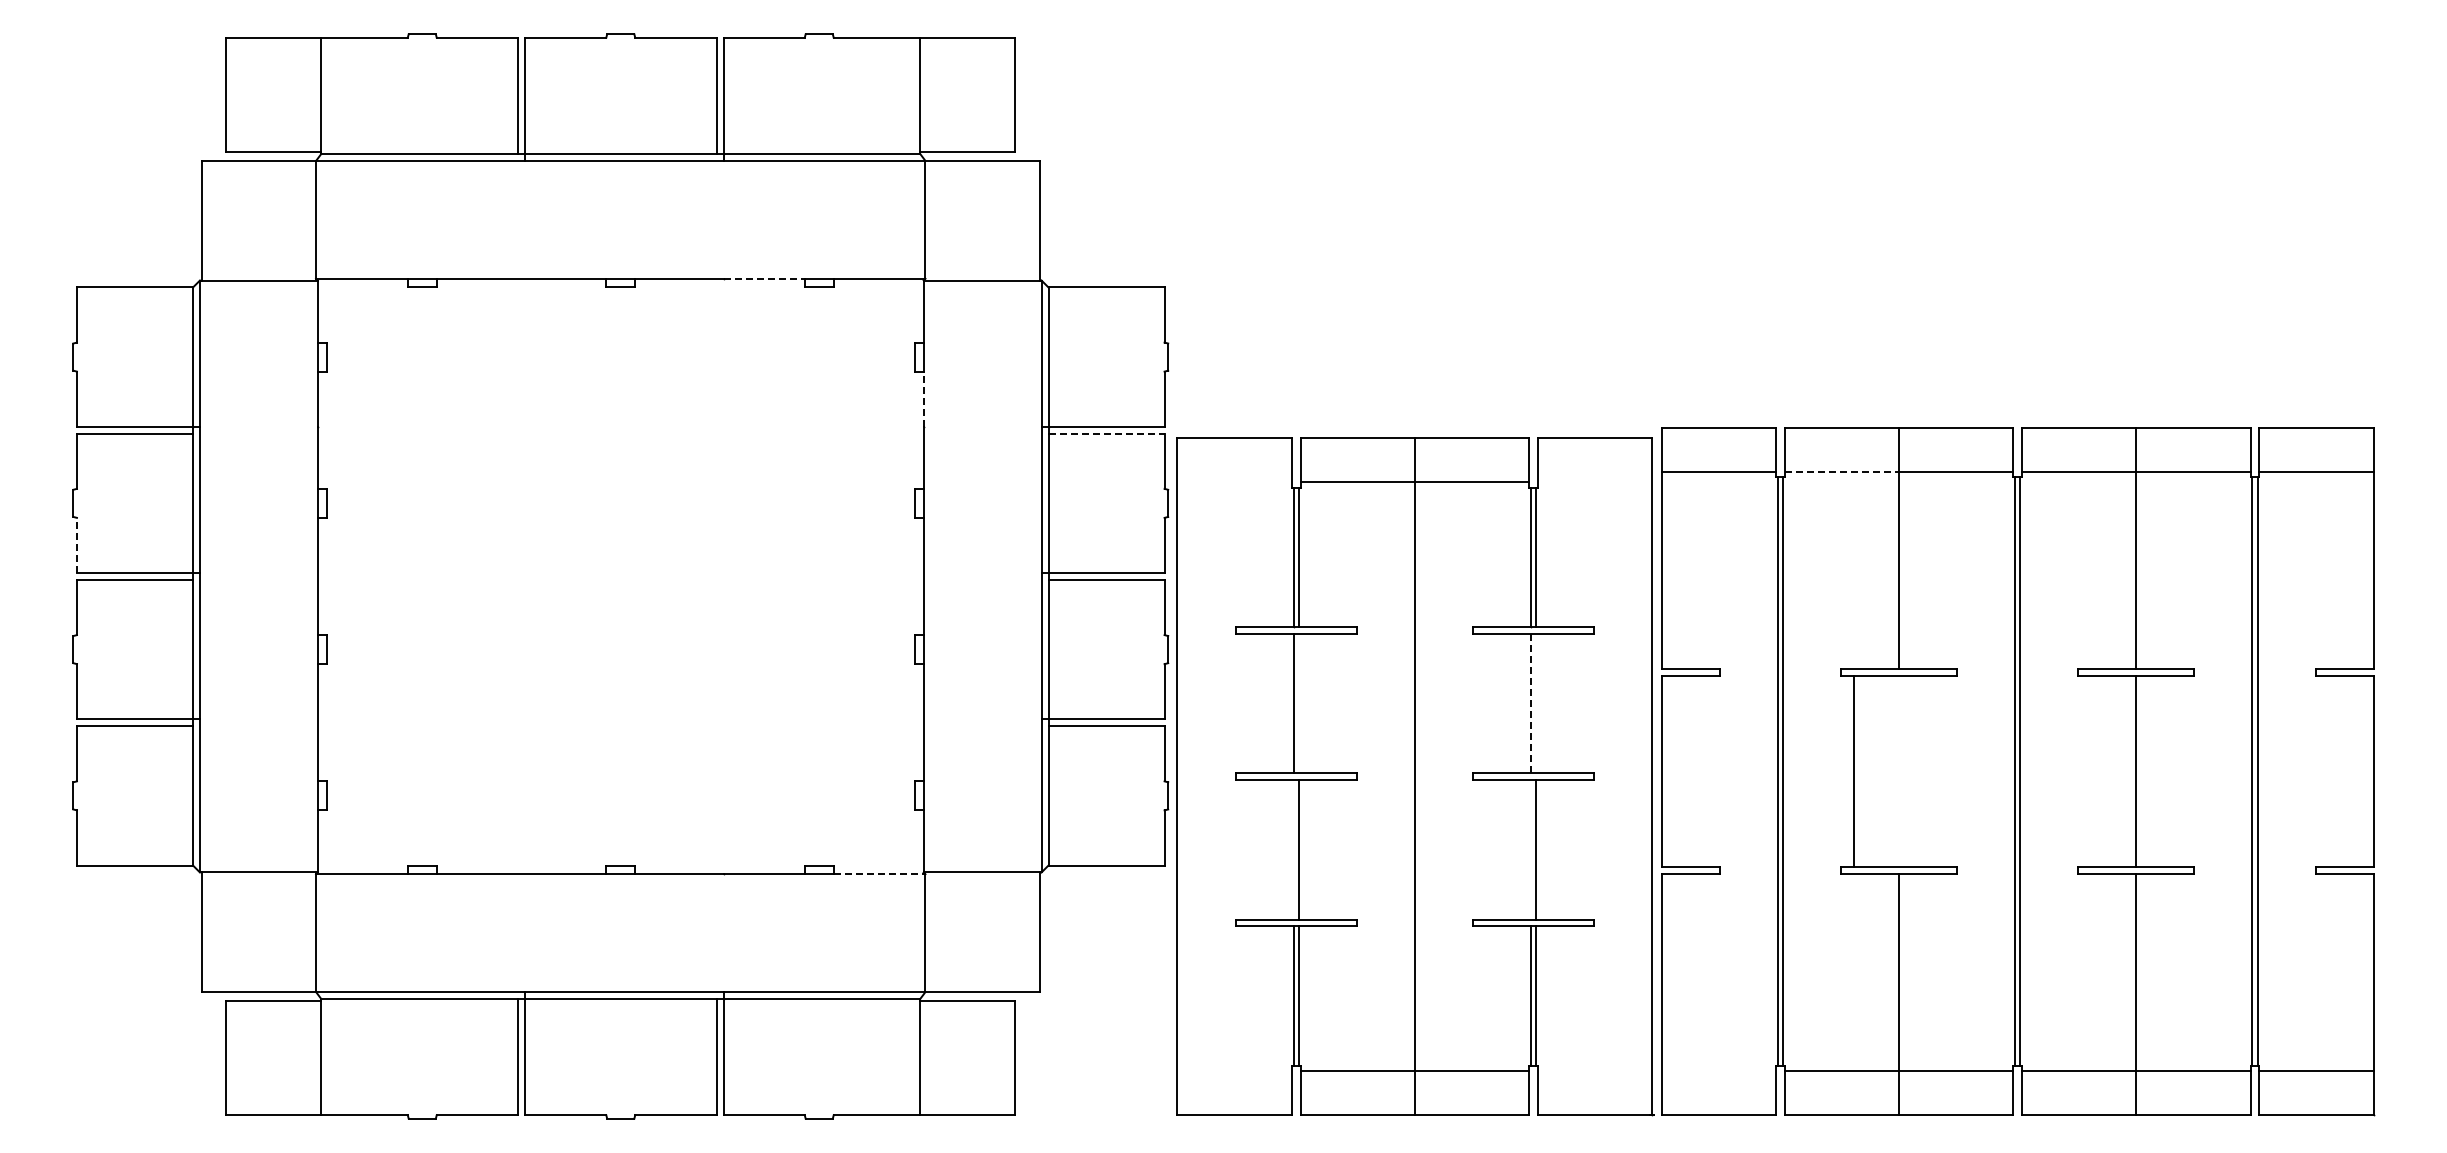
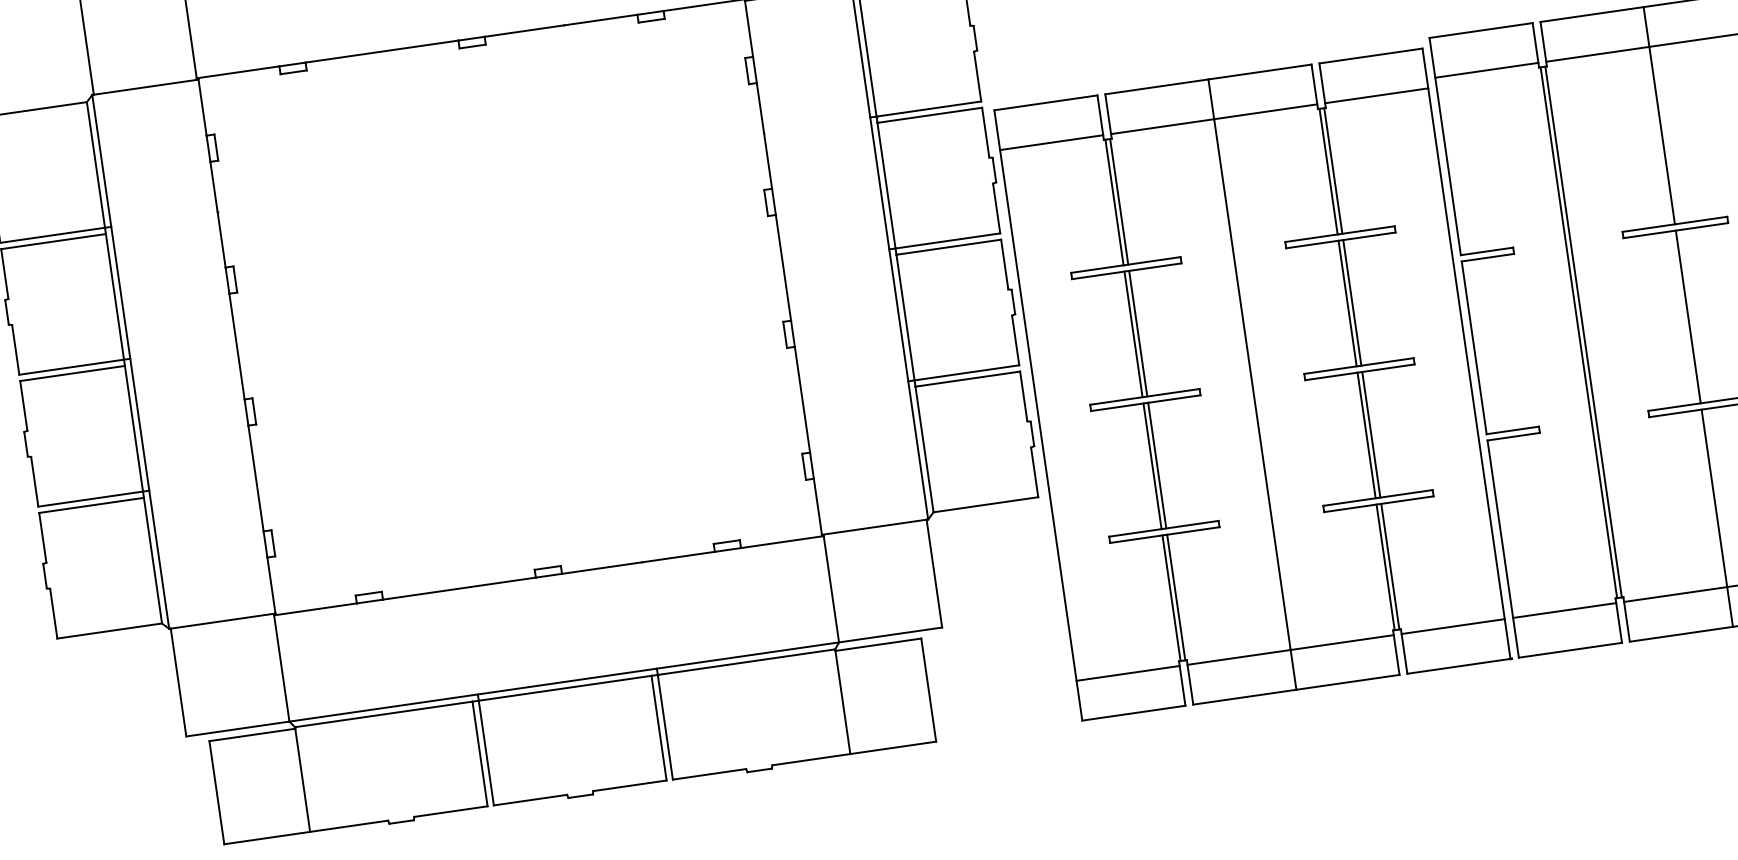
line: (764, 278) -> (601, 19), dashed -> solid
line: (923, 399) -> (760, 108), dashed -> solid
line: (1107, 433) -> (930, 115), dashed -> solid
line: (1842, 472) -> (1598, 54), dashed -> solid
line: (1234, 482) -> (1051, 142), added
line: (1594, 482) -> (1376, 95), added
line: (76, 545) -> (15, 350), dashed -> solid
line: (1298, 703) -> (1137, 333), added
line: (1530, 703) -> (1347, 303), dashed -> solid
line: (1536, 703) -> (1352, 302), added
line: (1853, 771) -> (1687, 317), moved
line: (1293, 849) -> (1152, 466), added
line: (1530, 849) -> (1366, 435), added
line: (879, 874) -> (782, 542), dashed -> solid
line: (1234, 1070) -> (1127, 673), added
line: (1594, 1070) -> (1452, 626), added
line: (1718, 1070) -> (1564, 610), added

